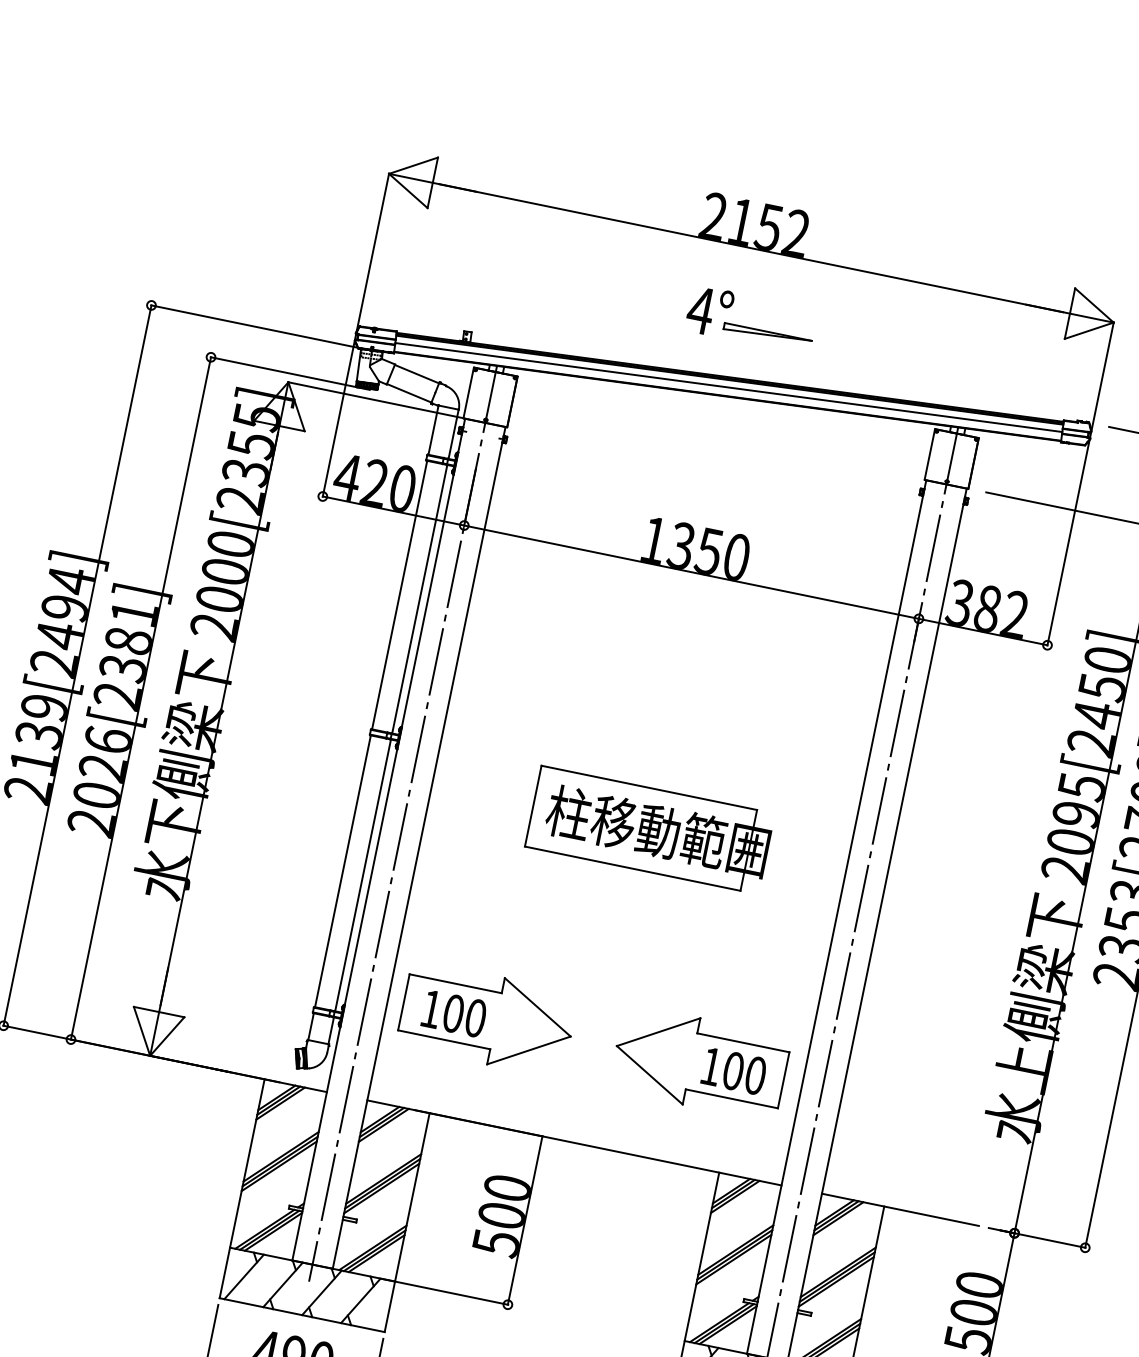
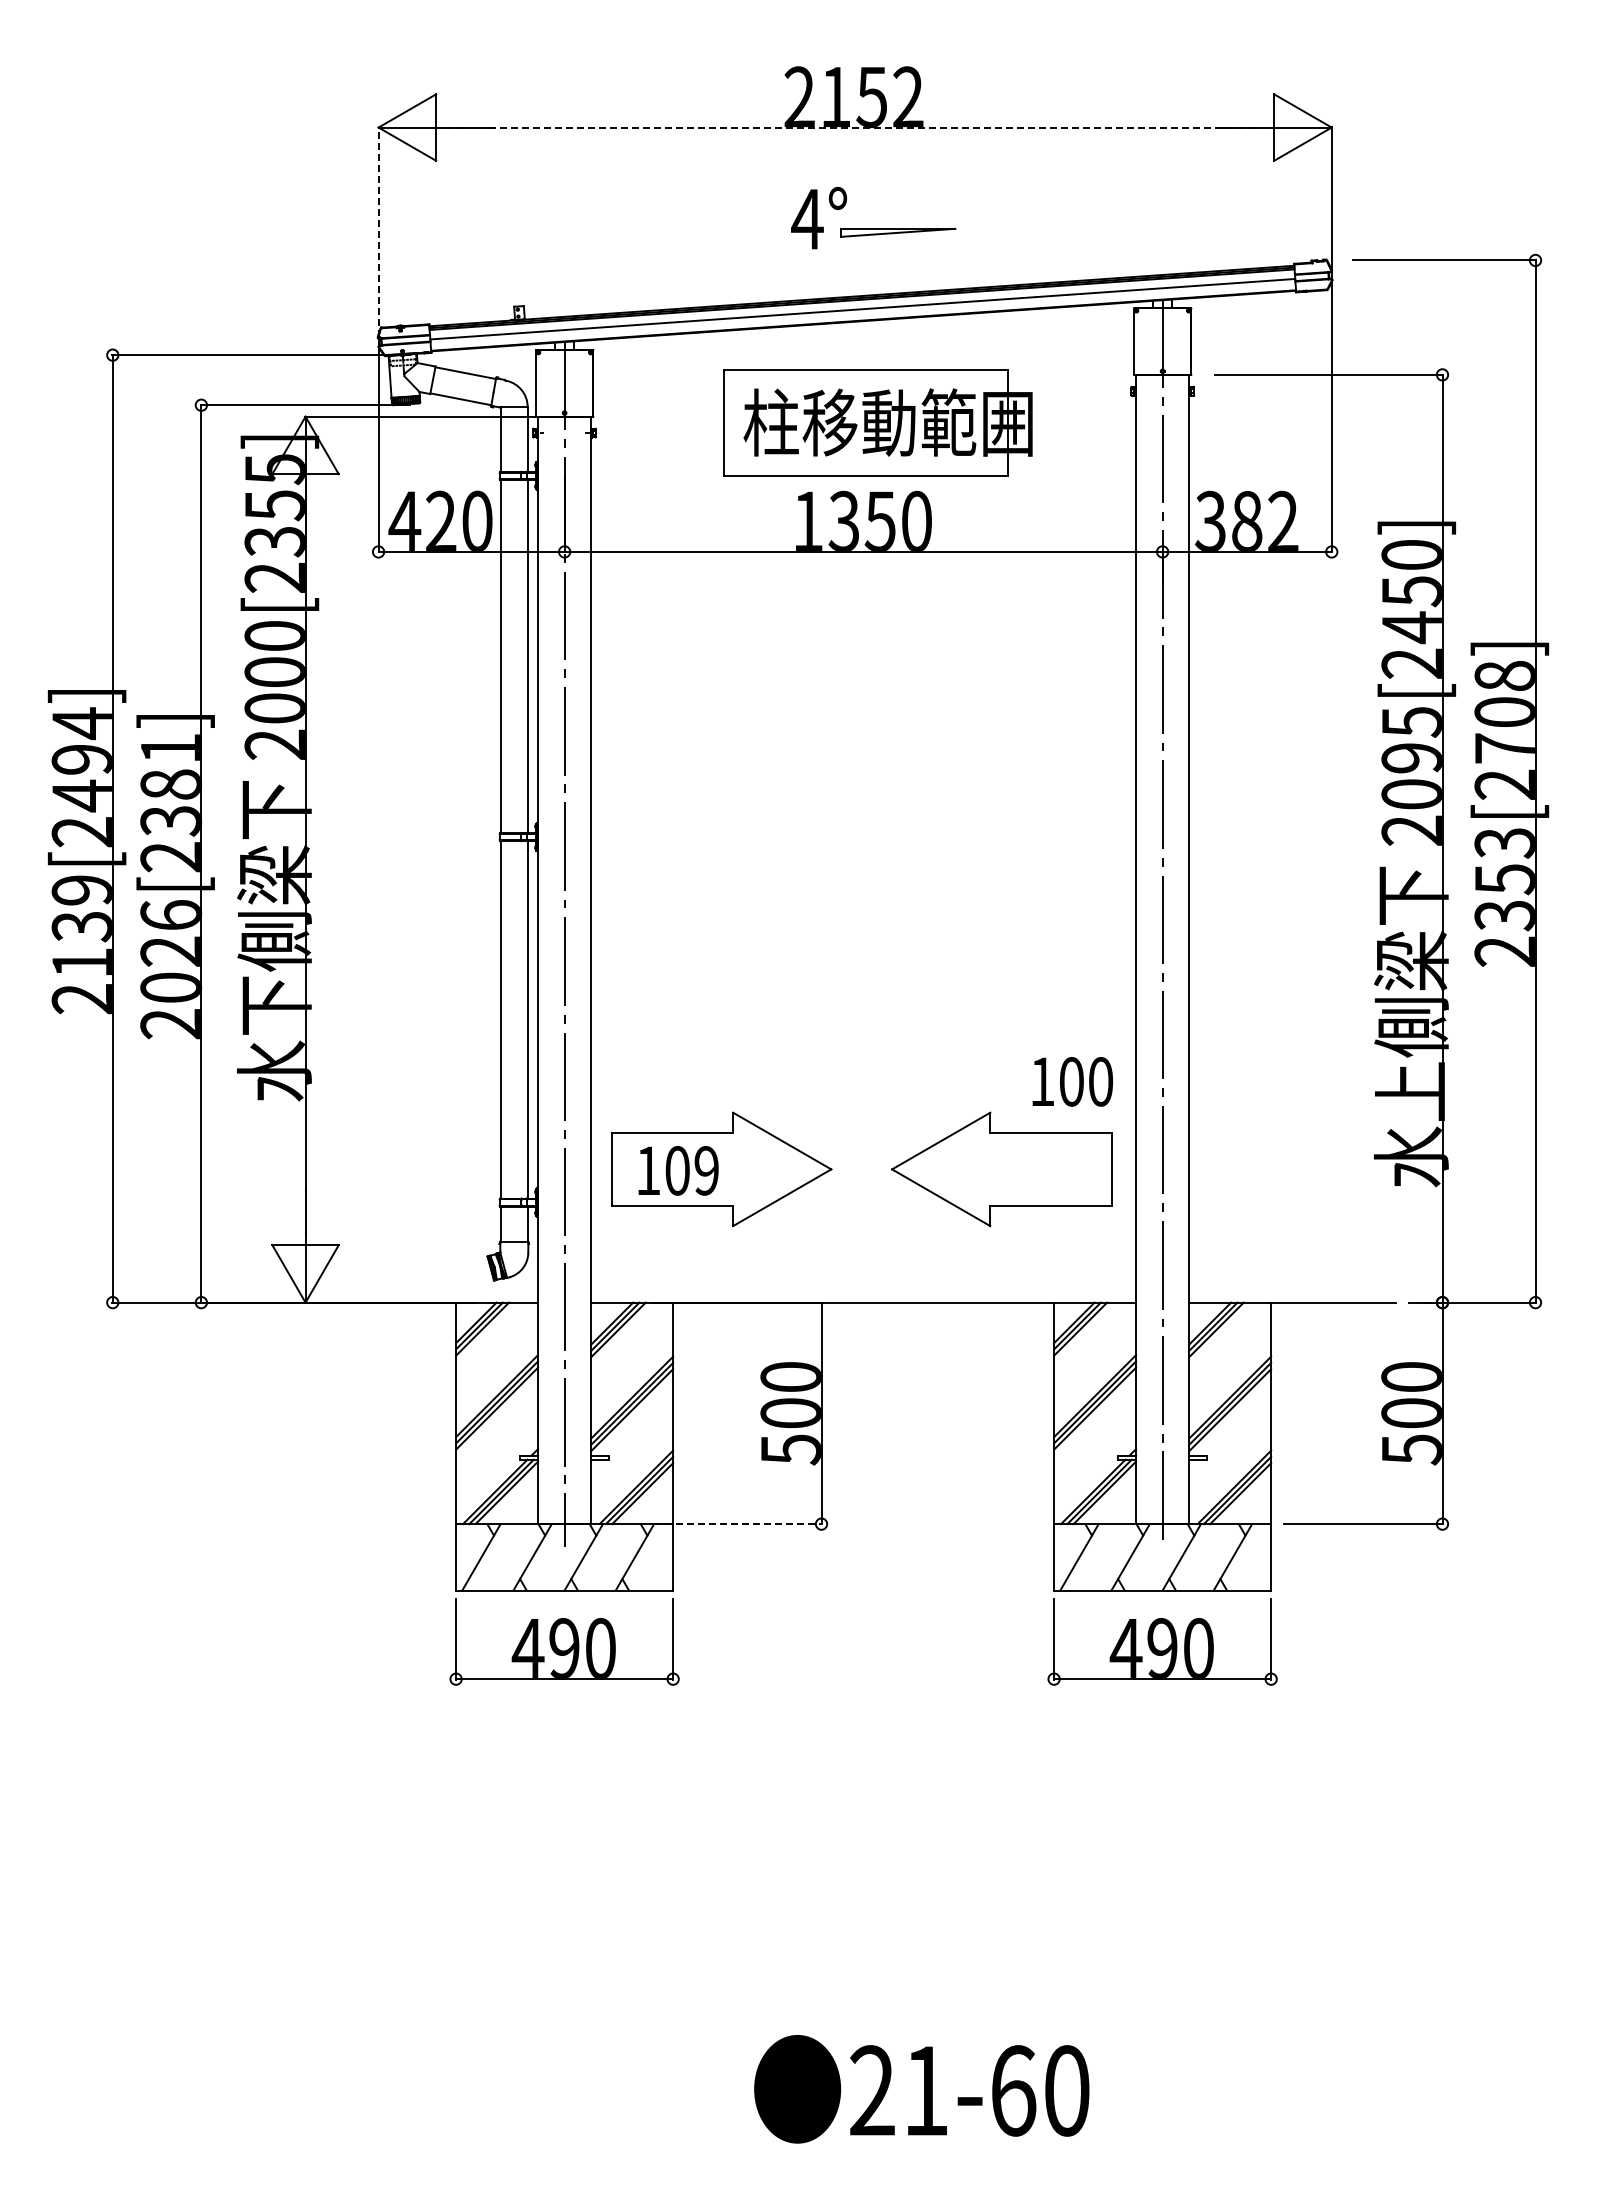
line: (751, 248) -> (855, 127), solid -> dashed
line: (372, 253) -> (378, 232), solid -> dashed
part: (649, 829) -> (877, 422), moved
text: (475, 1017) -> (706, 1170), 100 -> 109
text: (734, 1070) -> (1072, 1081), moved
line: (444, 1292) -> (738, 1524), solid -> dashed

